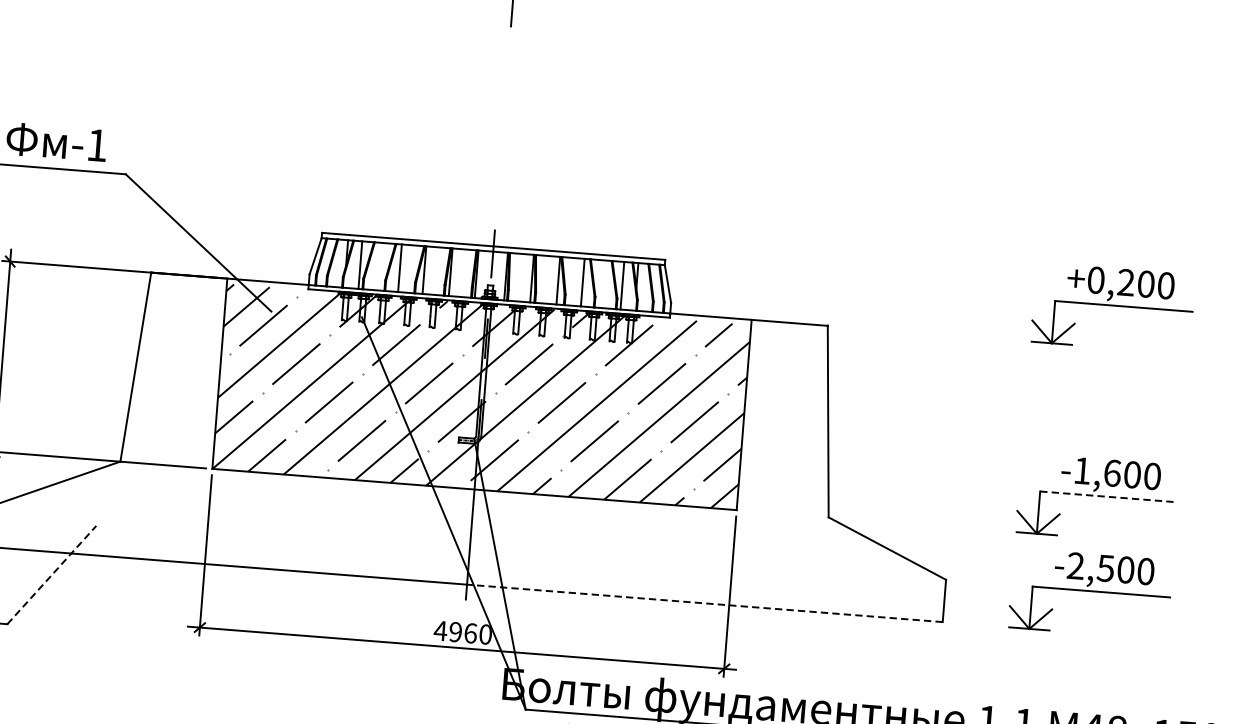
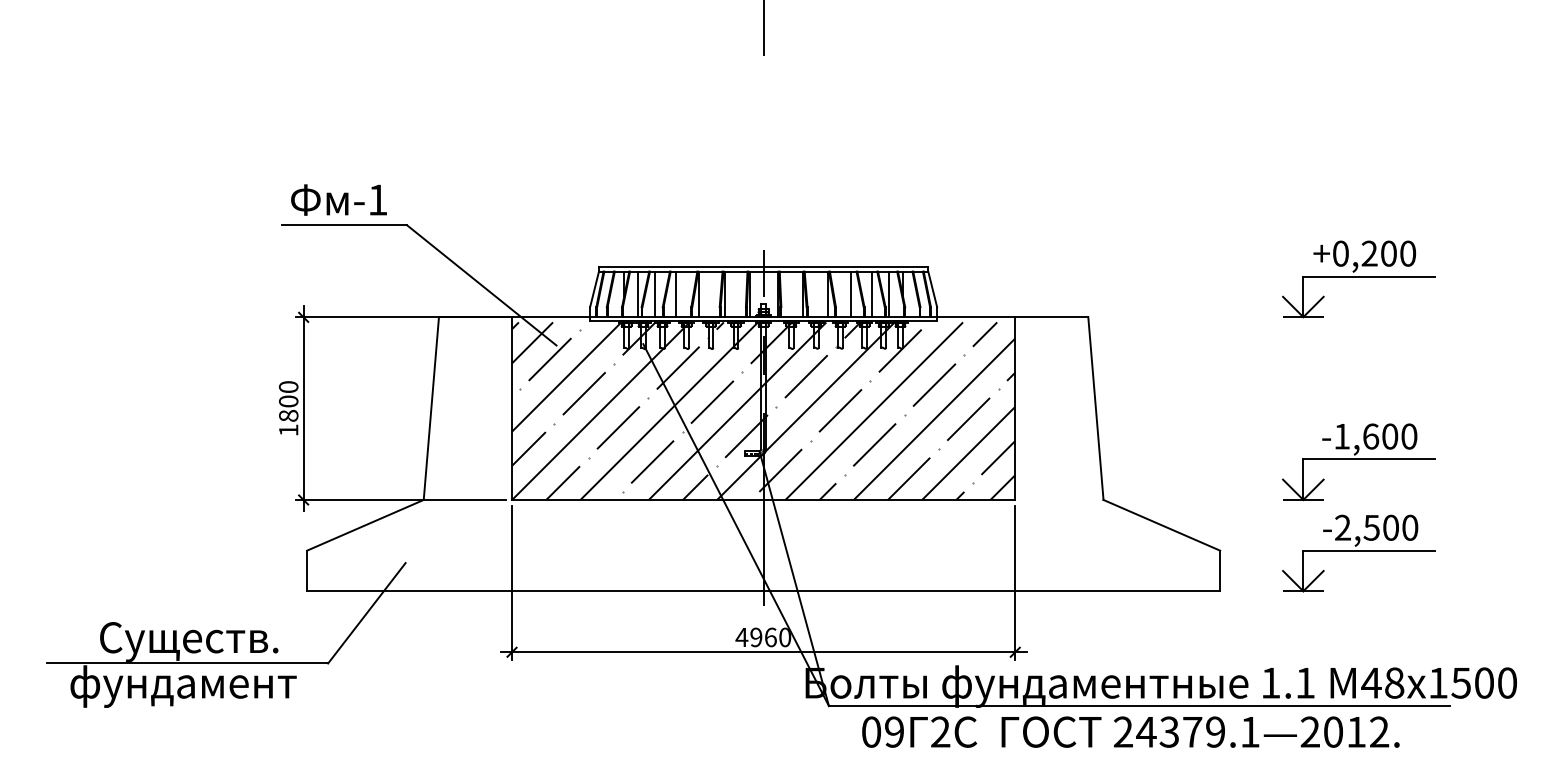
line: (378, 266) -> (655, 294), added
line: (604, 284) -> (872, 294), added
line: (1109, 497) -> (1369, 459), dashed -> solid
line: (52, 574) -> (367, 612), dashed -> solid
line: (704, 603) -> (991, 591), dashed -> solid

